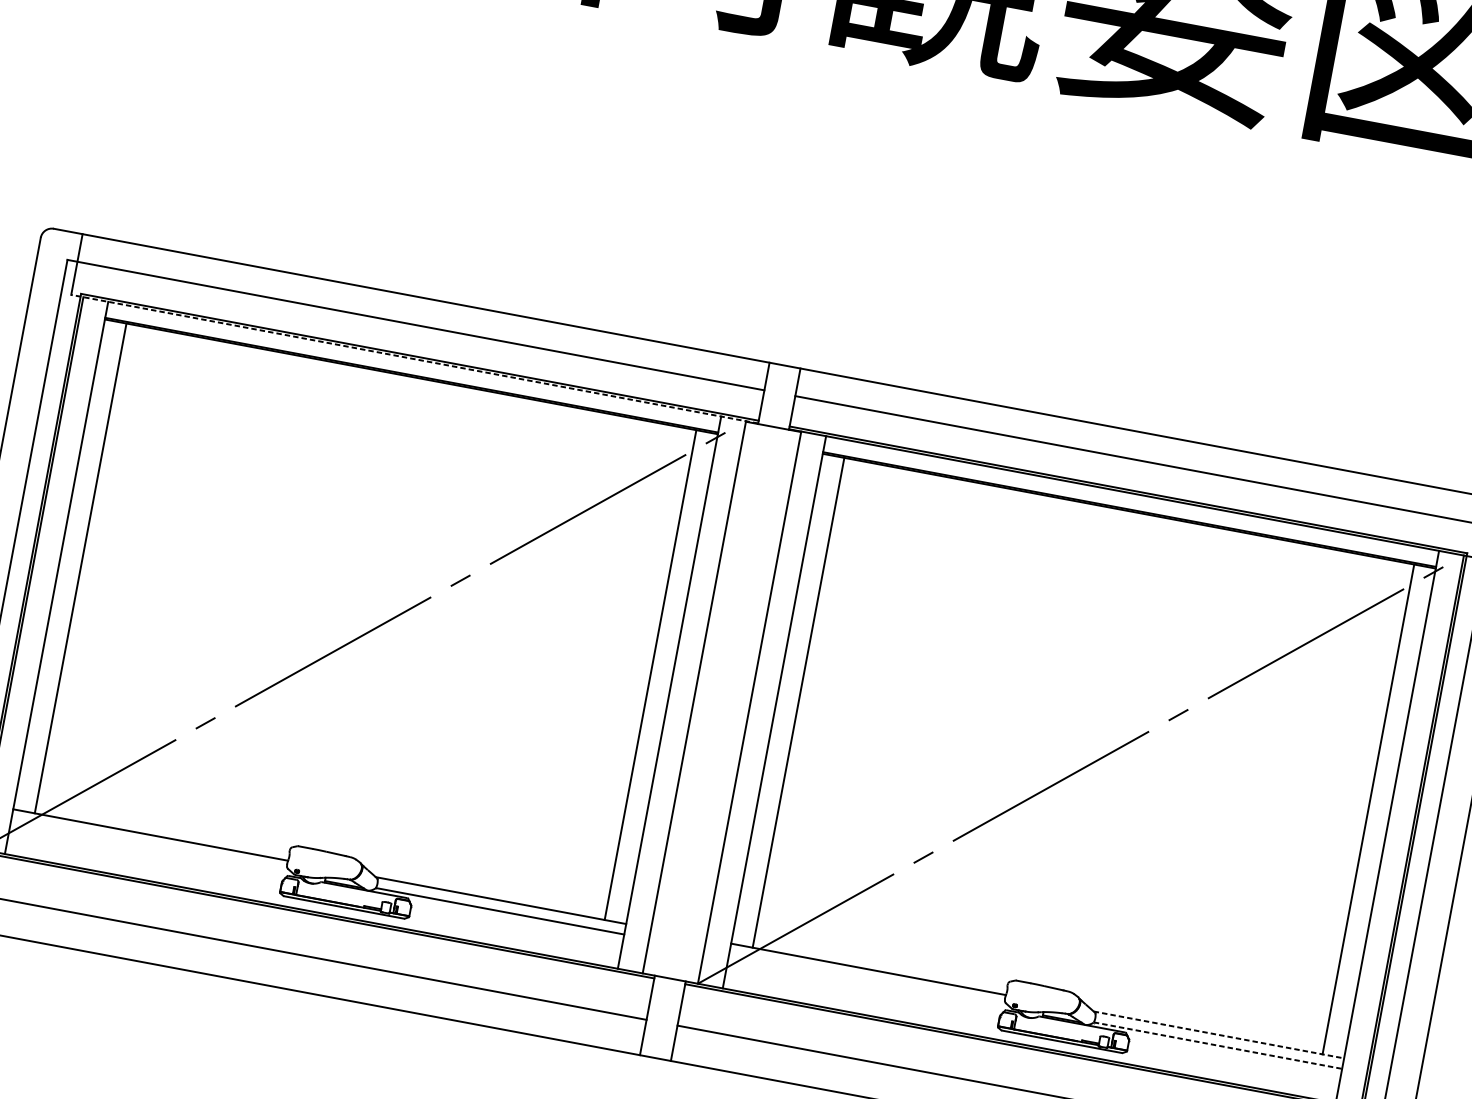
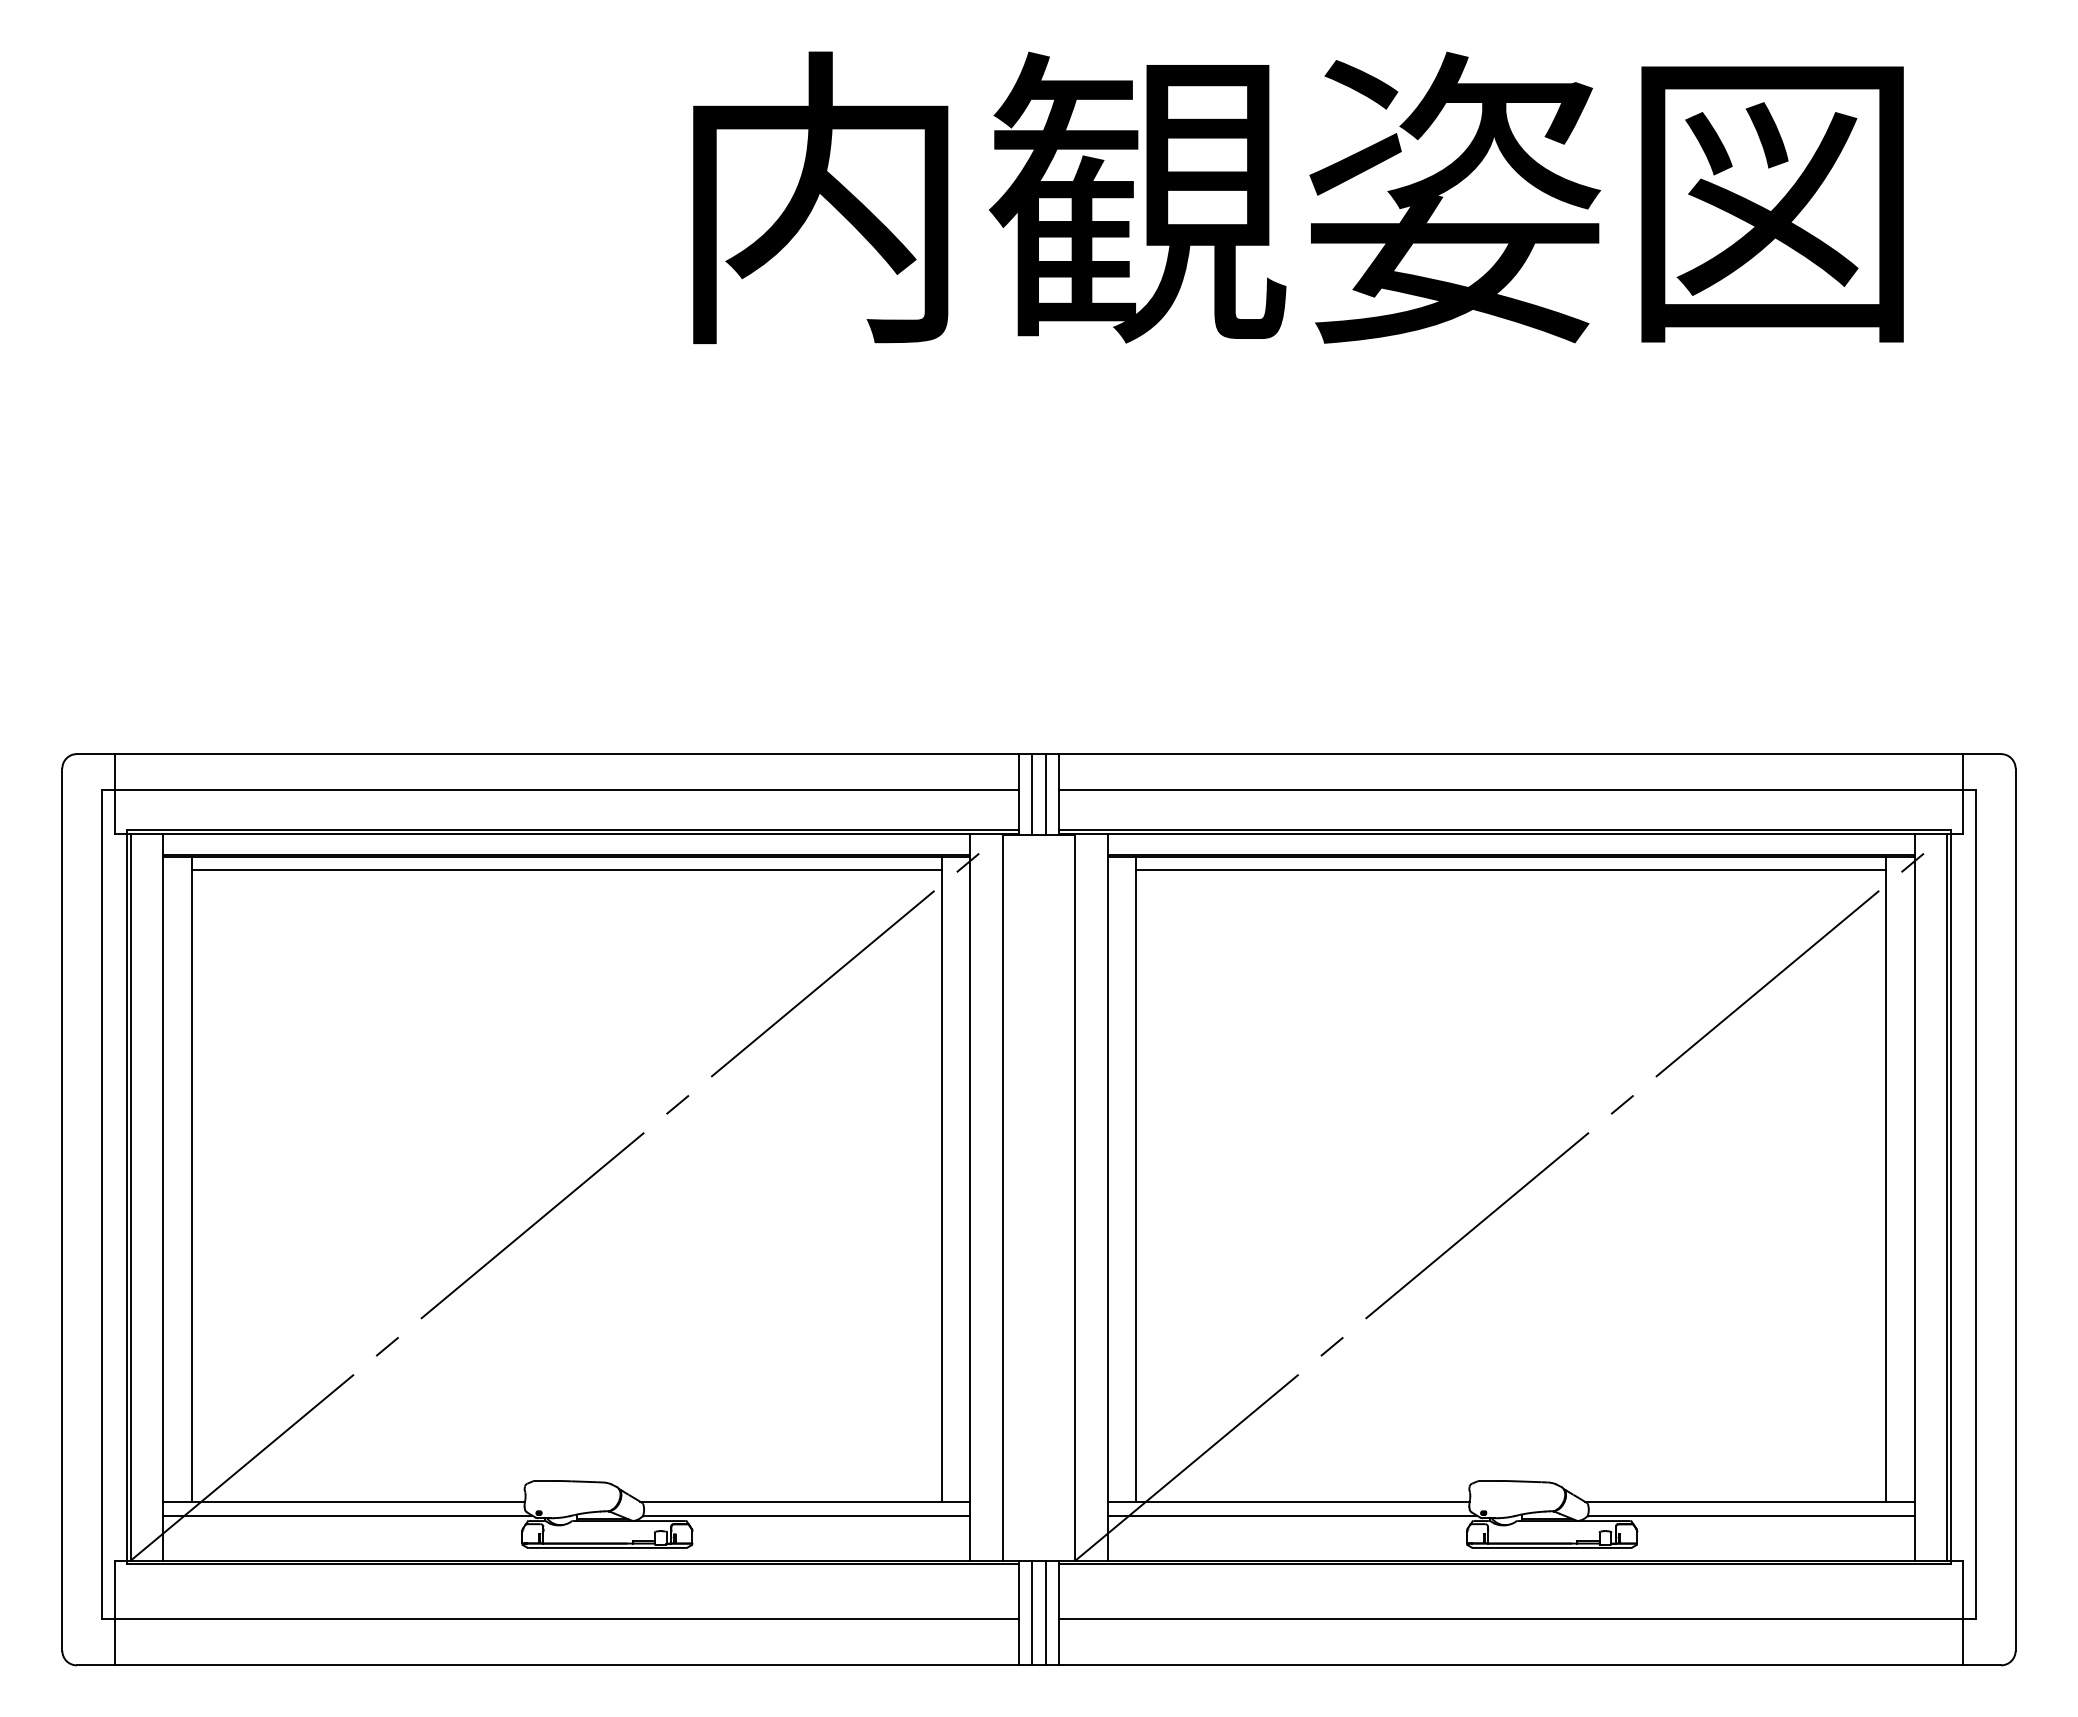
line: (414, 359) -> (566, 834), dashed -> solid
line: (409, 386) -> (566, 869), added
line: (773, 395) -> (1031, 794), added
line: (785, 397) -> (1046, 794), added
line: (1127, 520) -> (1511, 869), added
line: (151, 845) -> (347, 1515), added
line: (869, 980) -> (1292, 1515), added
line: (657, 1016) -> (1031, 1612), added
line: (668, 1018) -> (1046, 1612), added
line: (1218, 1034) -> (1749, 1501), dashed -> solid
line: (1218, 1045) -> (1751, 1515), dashed -> solid

